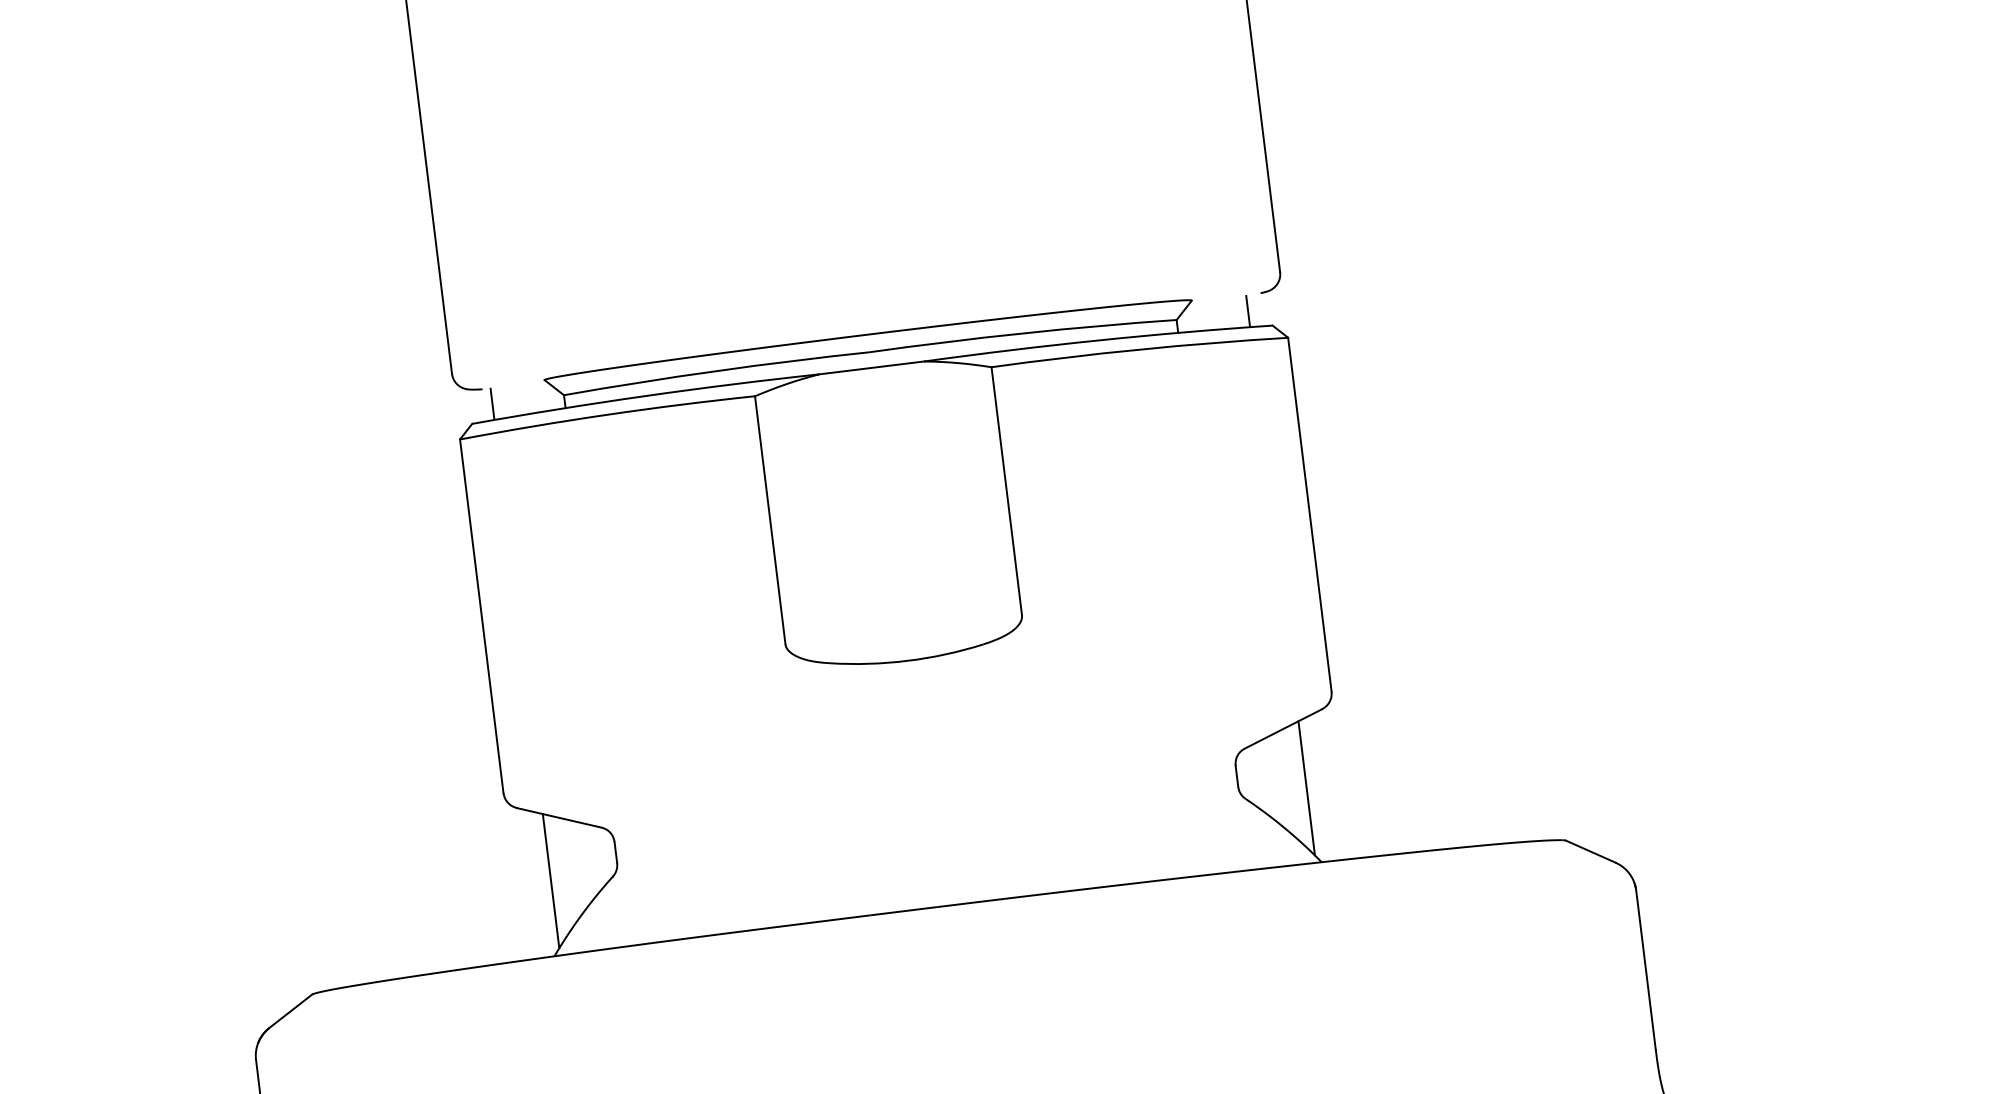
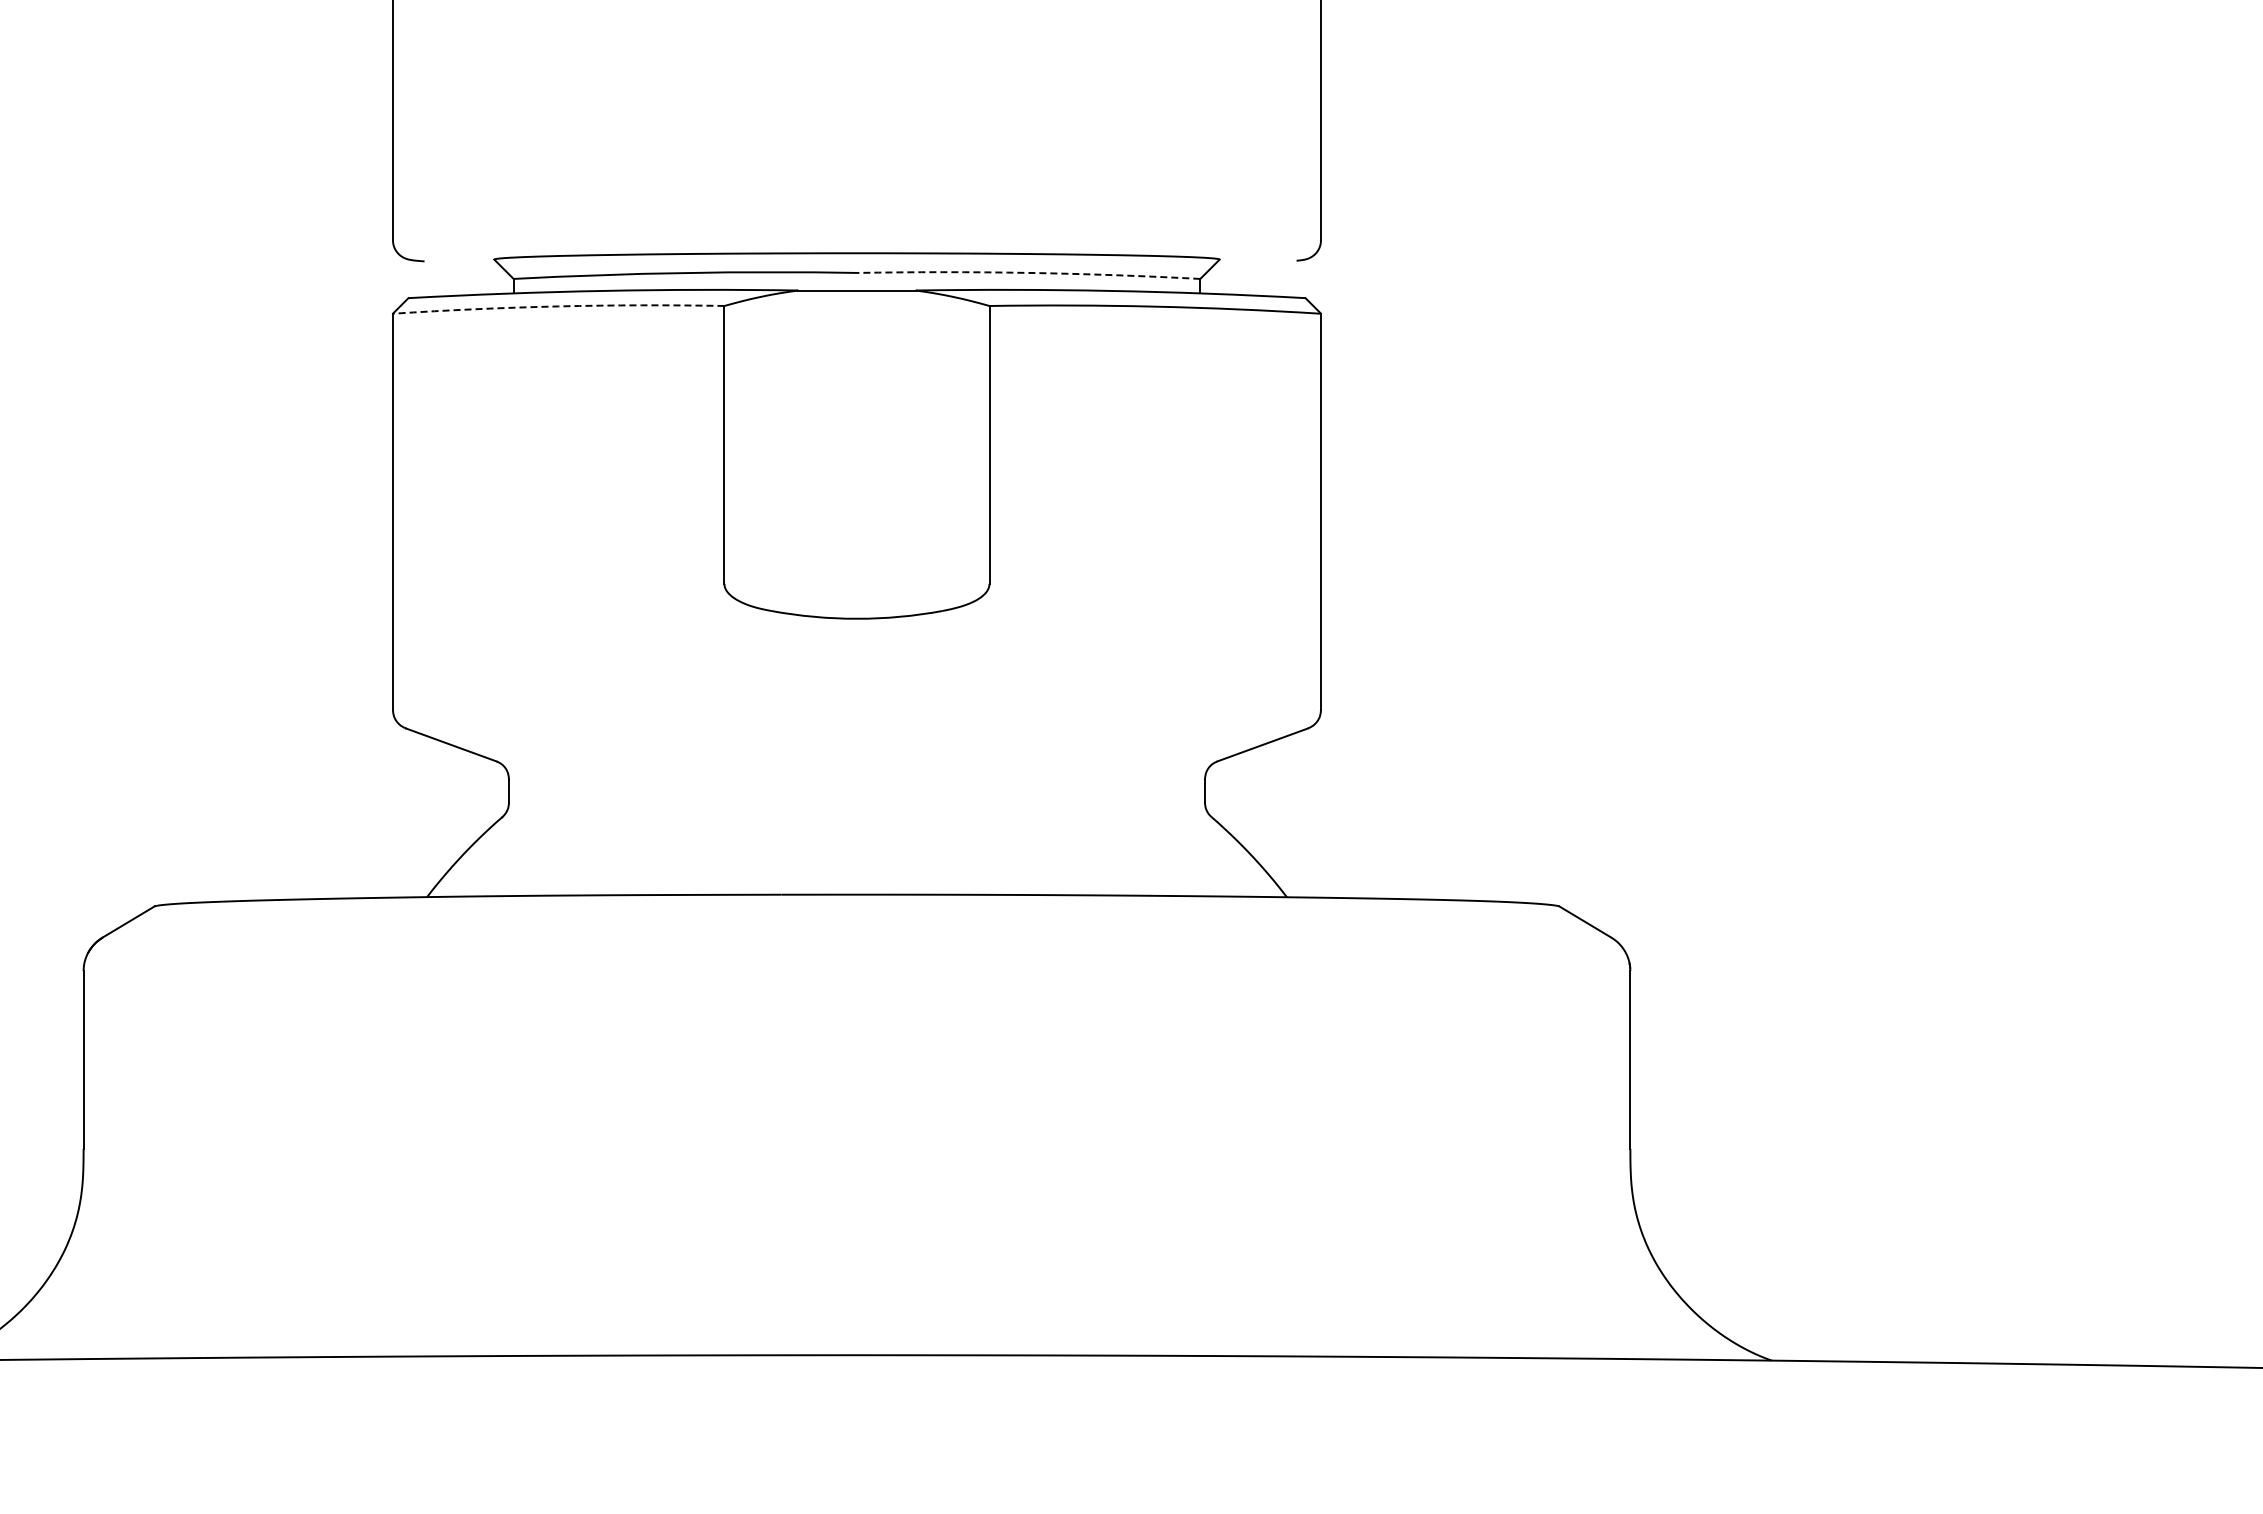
line: (1248, 310) -> (1280, 278), removed
arc: (1022, 333) -> (1028, 272), solid -> dashed
line: (492, 403) -> (433, 278), removed
arc: (606, 414) -> (558, 306), solid -> dashed
line: (1306, 788) -> (1280, 813), removed
line: (551, 880) -> (433, 813), removed

